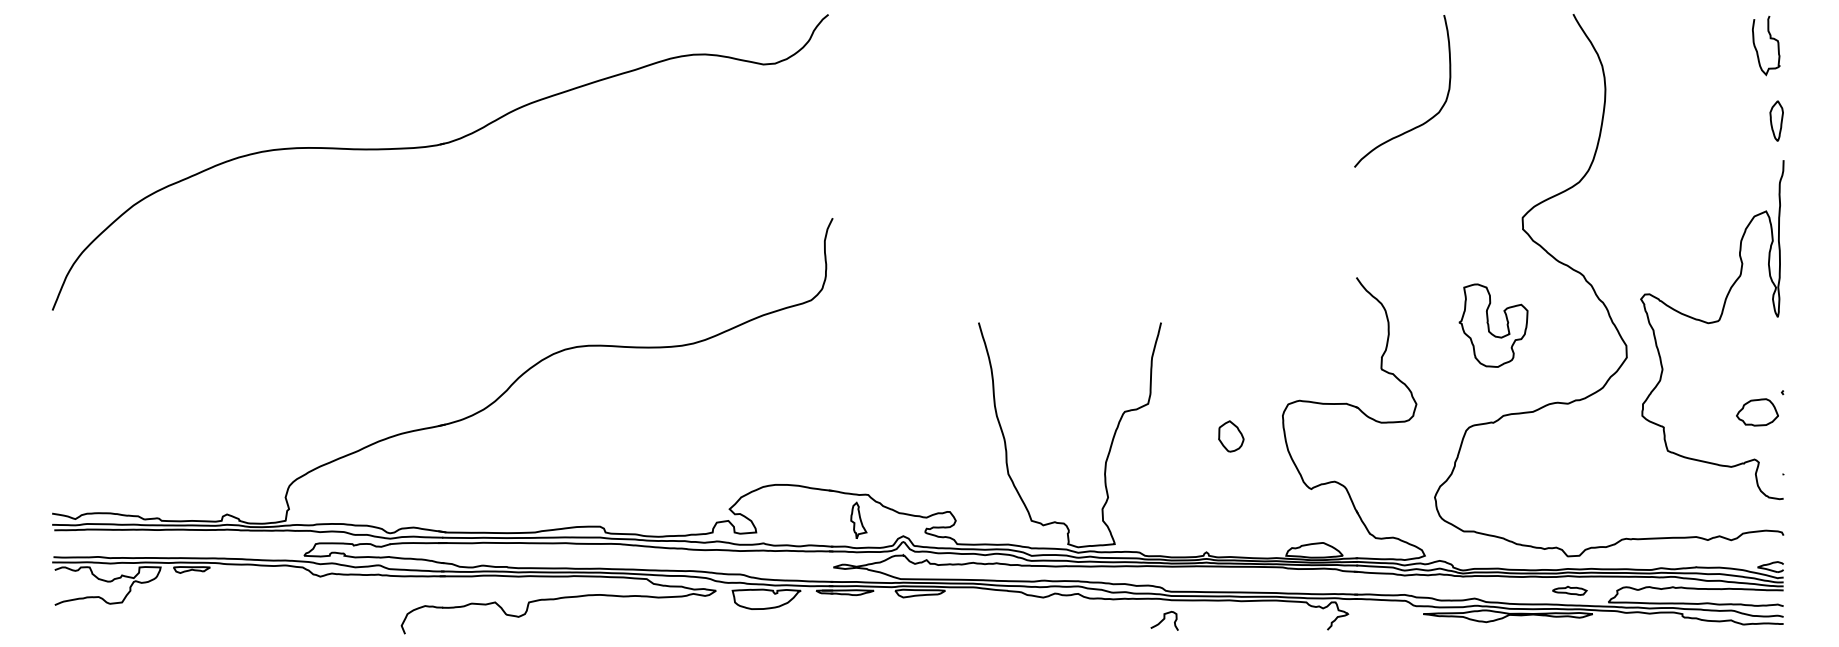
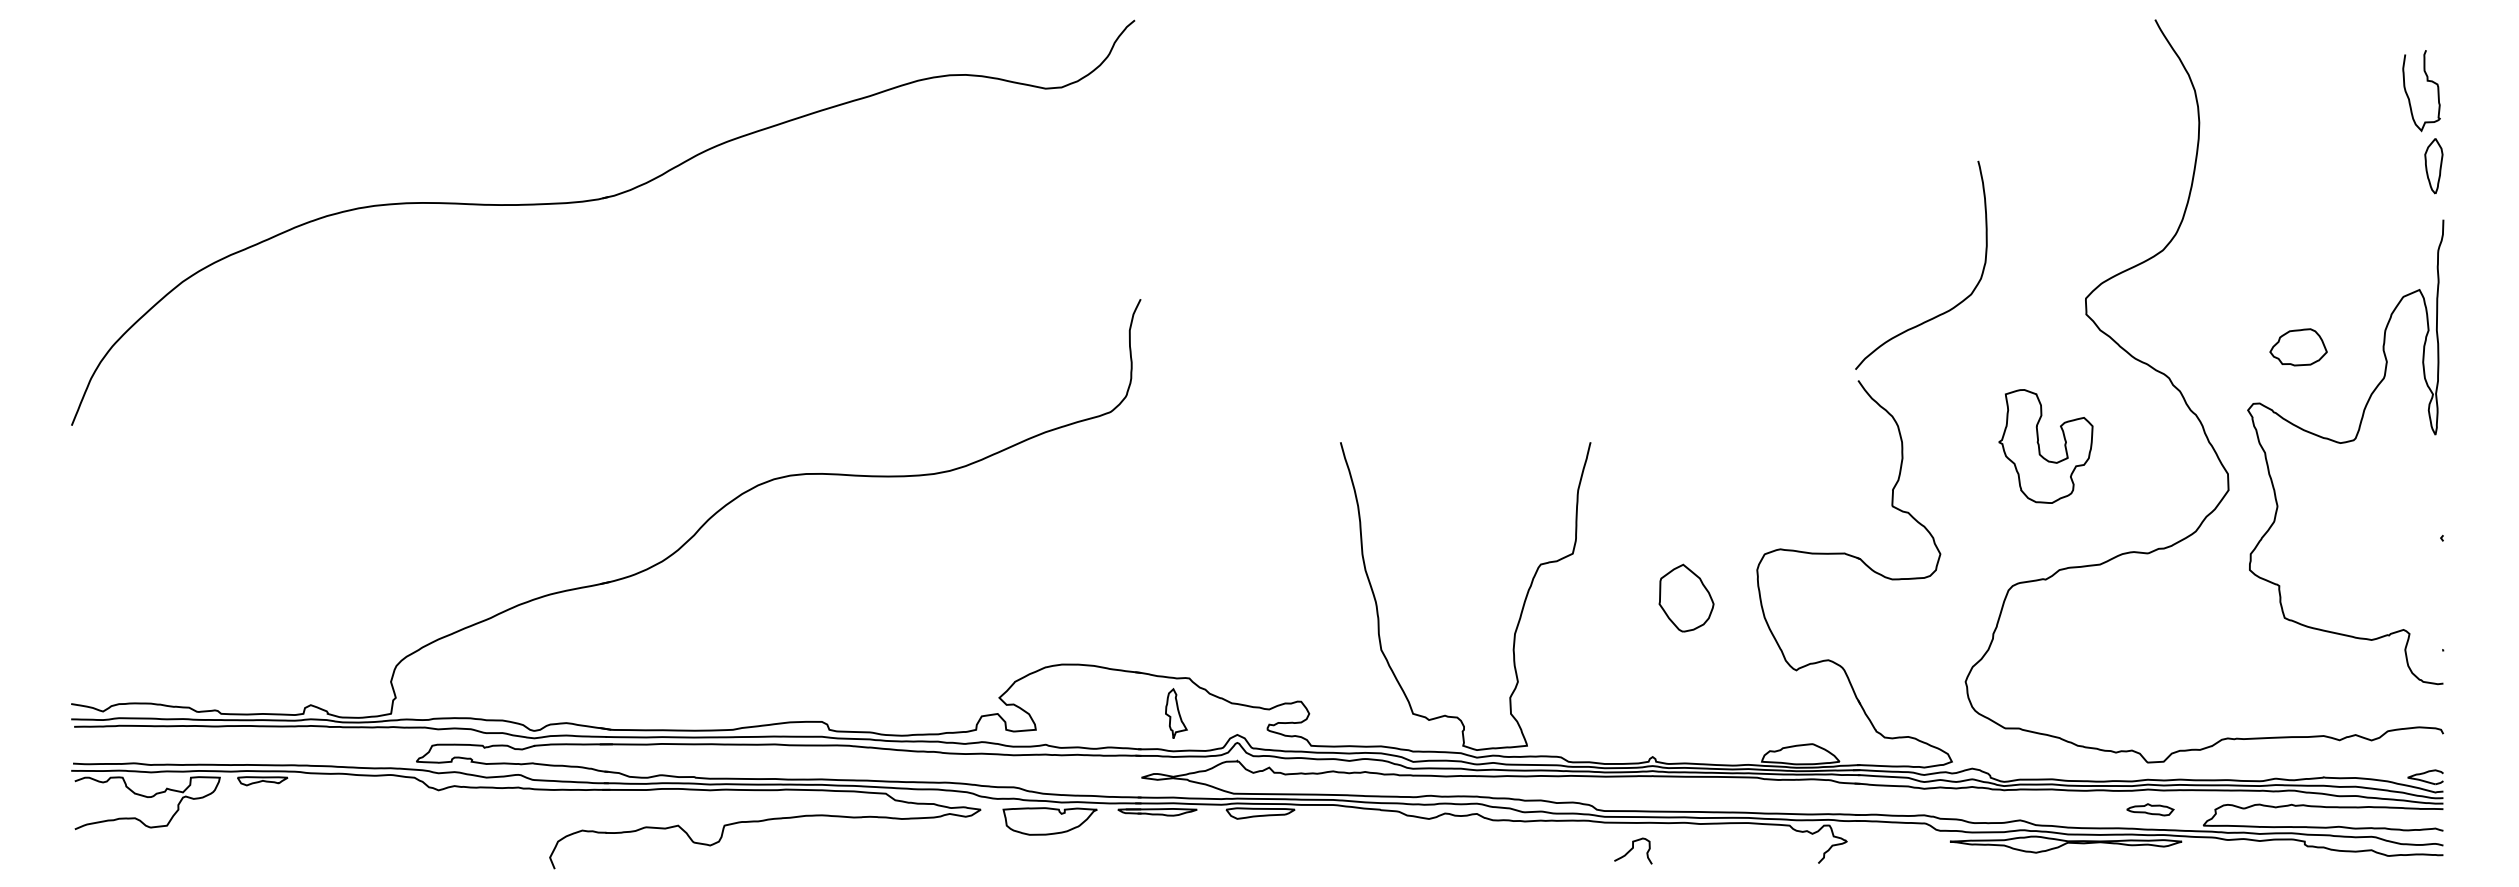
curve: (1769, 38) -> (2426, 81), moved
curve: (1416, 126) -> (1940, 313), moved
part: (1757, 412) -> (2298, 347), moved
part: (1231, 436) -> (1686, 598), size x1.6
curve: (1164, 619) -> (1632, 849), moved

